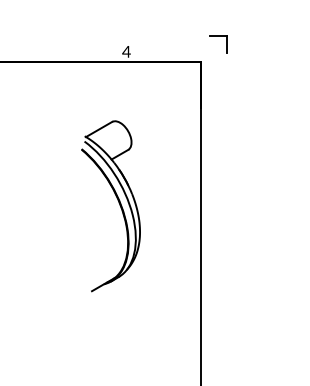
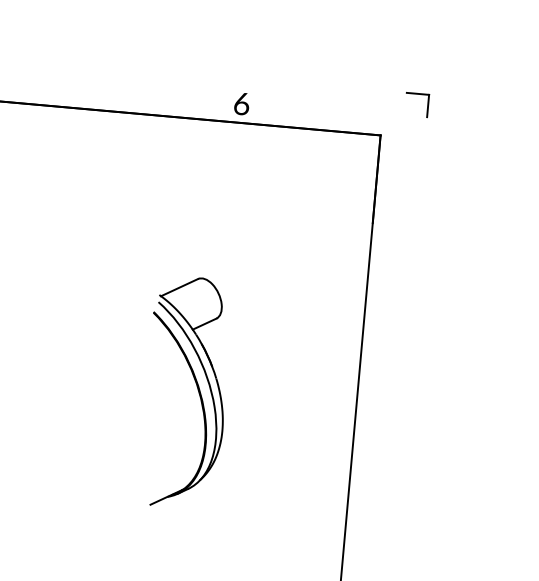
part: (218, 43) -> (416, 103), size x0.71
text: (126, 51) -> (241, 103), 4 -> 6
part: (110, 205) -> (185, 391), size x0.71

